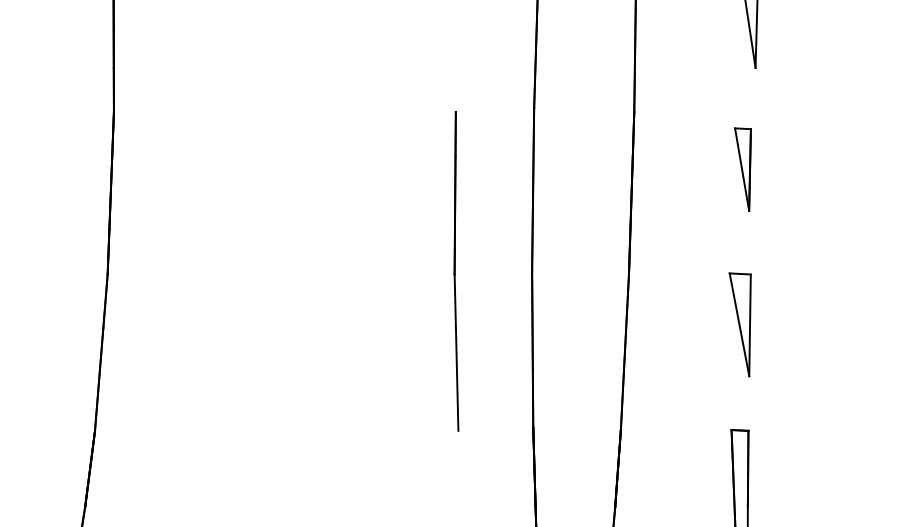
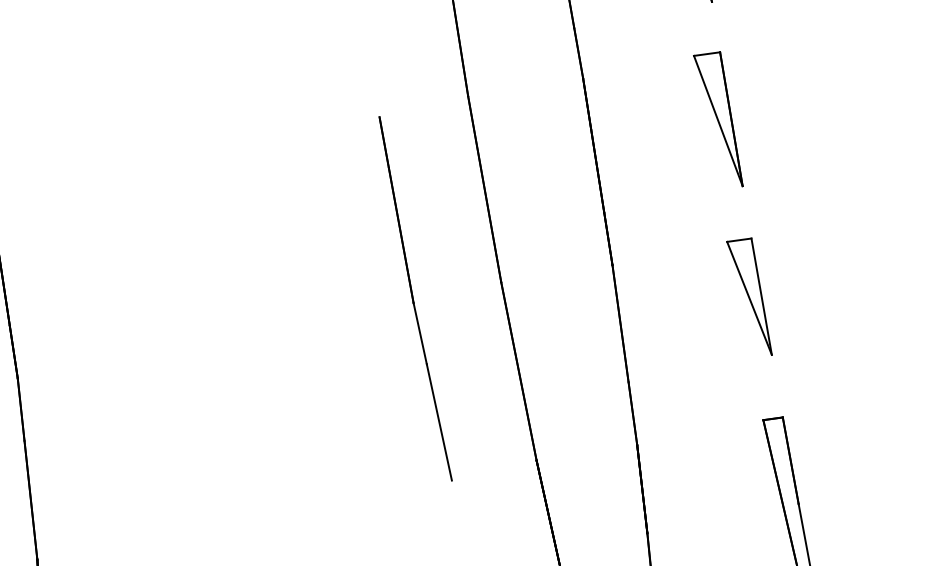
part: (742, 169) -> (719, 120), size x1.43

